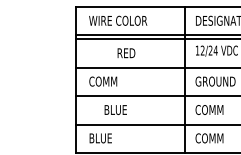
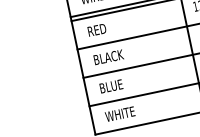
text: (126, 53) -> (97, 30), moved
text: (103, 81) -> (108, 57), COMM -> BLACK
text: (115, 109) -> (111, 85), moved
text: (103, 138) -> (120, 114), BLUE -> WHITE

